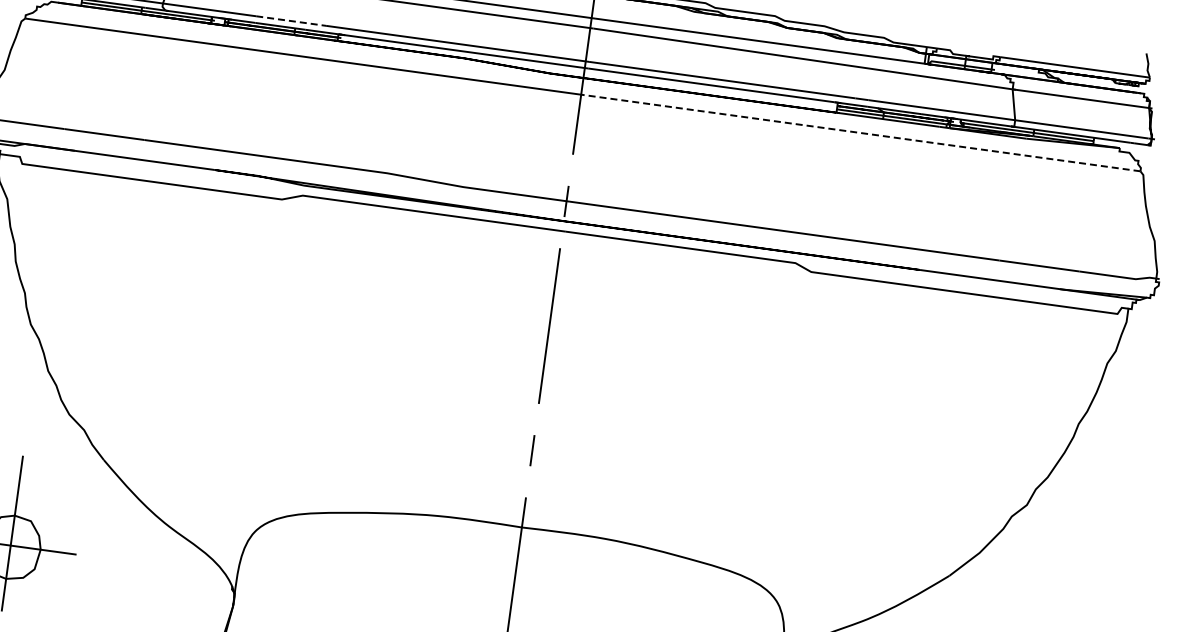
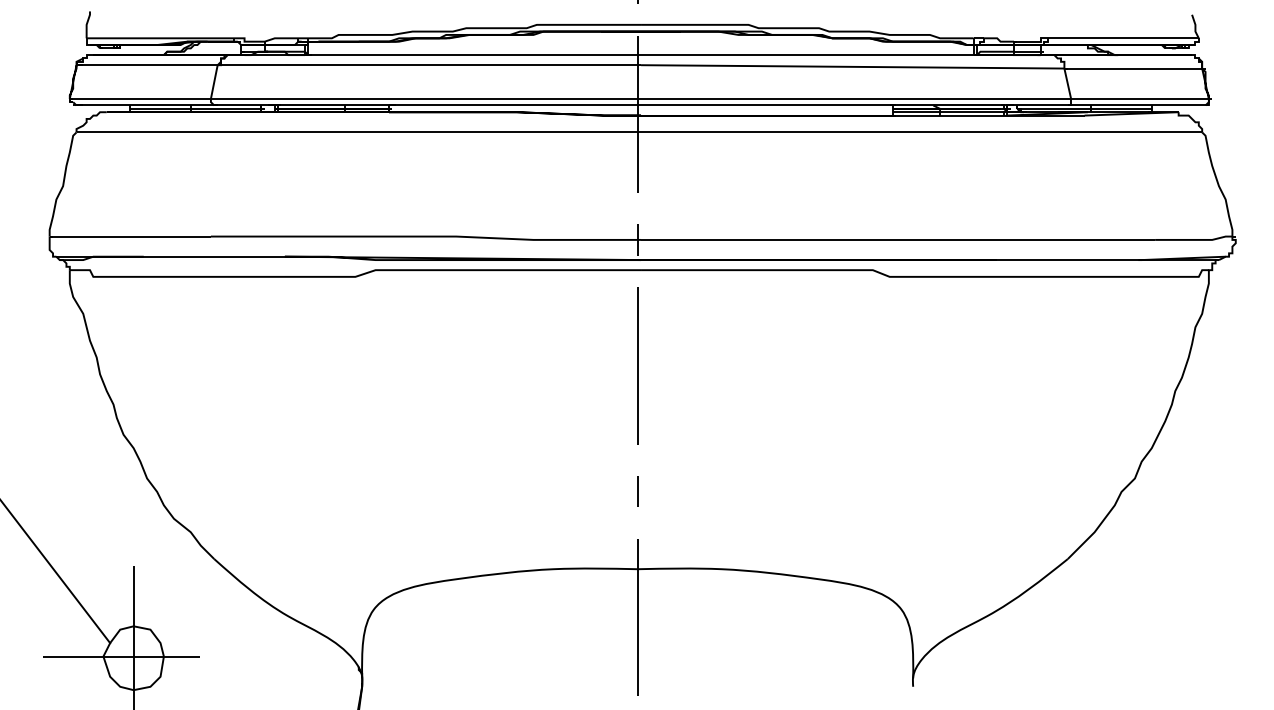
line: (291, 20) -> (340, 98), dashed -> solid
line: (862, 133) -> (921, 132), dashed -> solid

